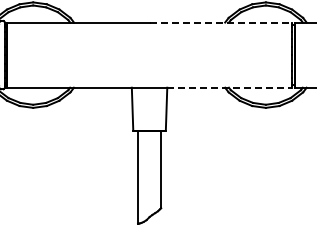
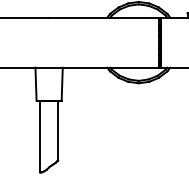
line: (221, 22) -> (104, 17), dashed -> solid
line: (229, 87) -> (110, 67), dashed -> solid

